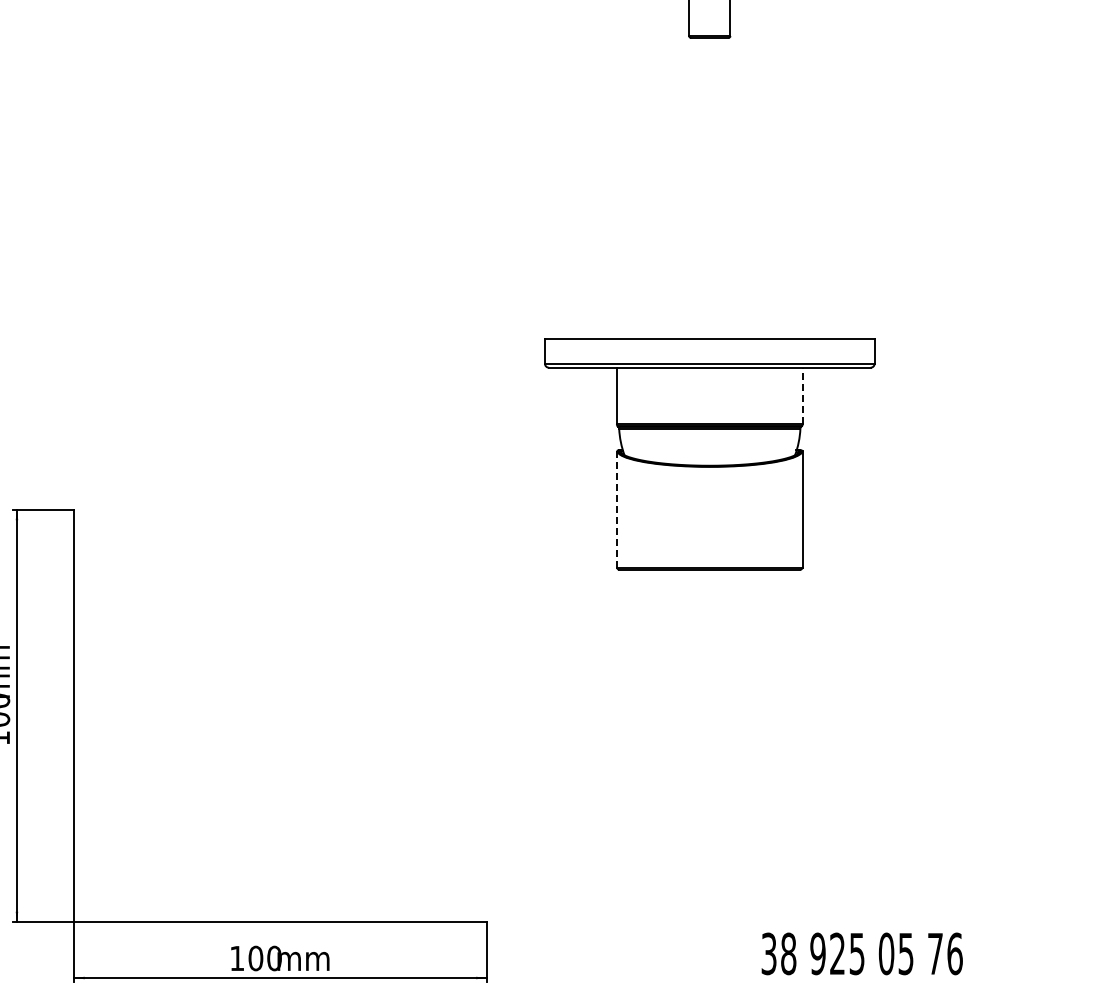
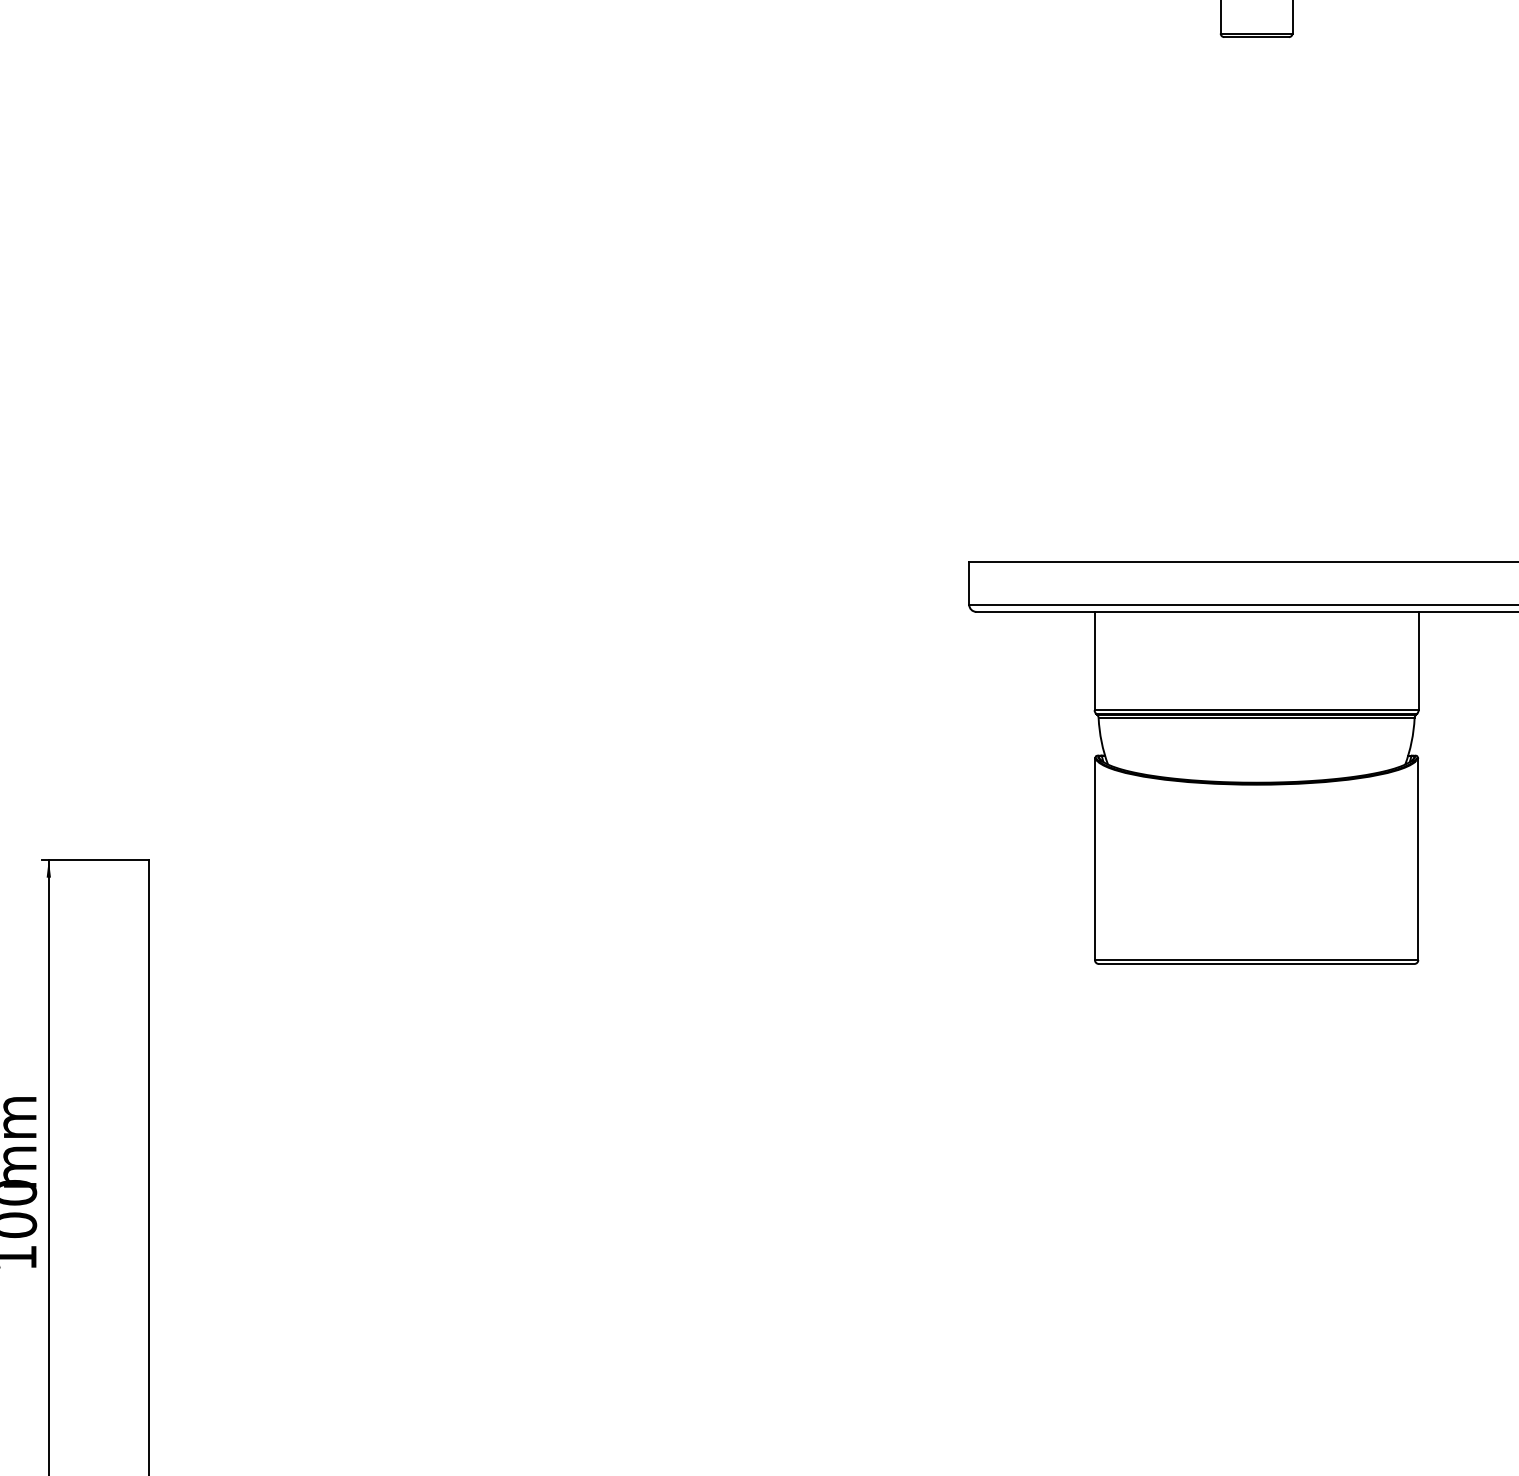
line: (802, 395) -> (1418, 660), dashed -> solid
line: (617, 509) -> (1095, 858), dashed -> solid

